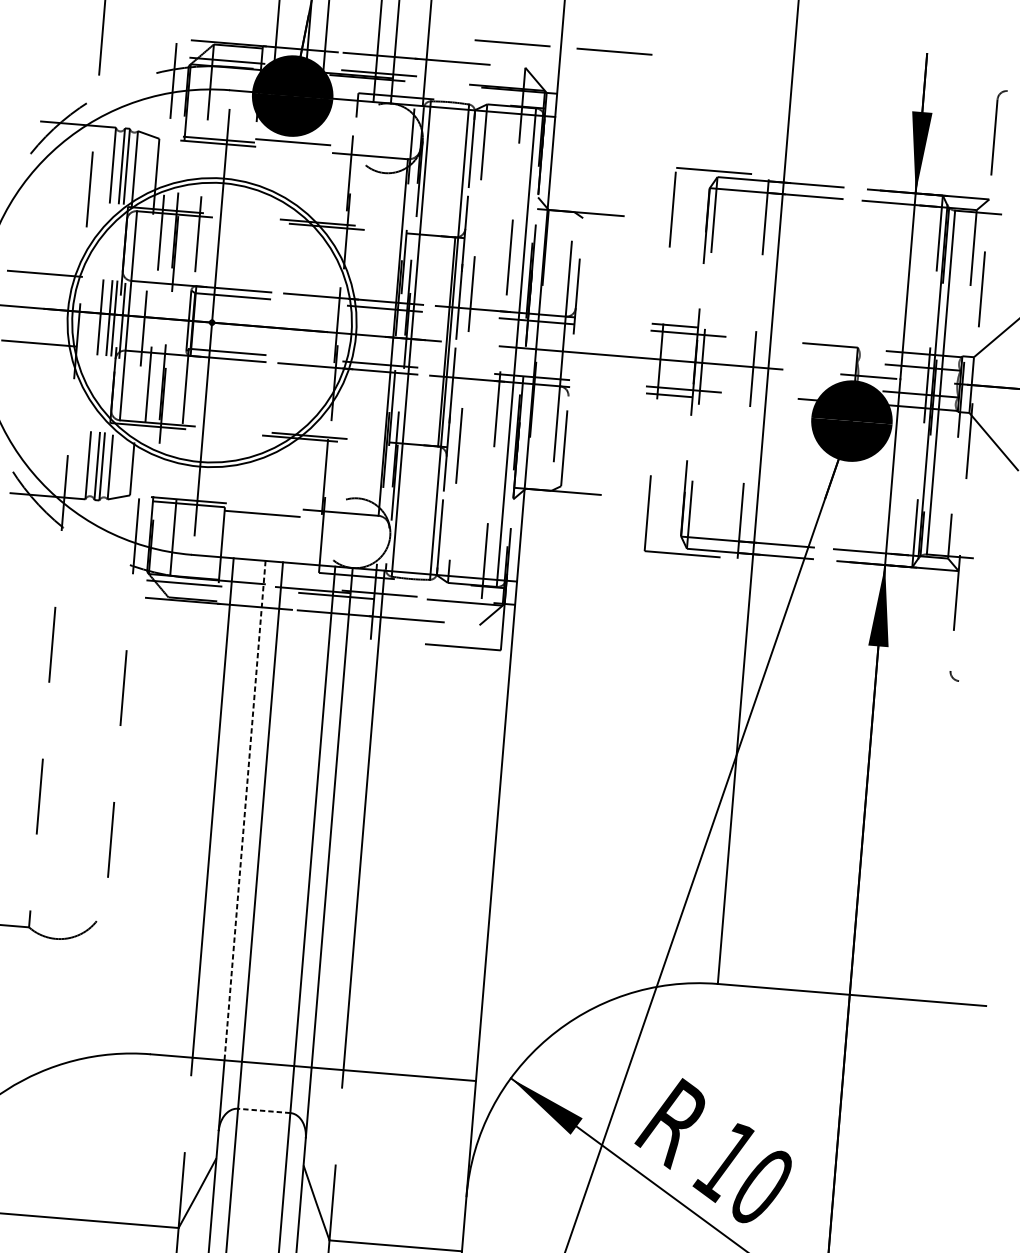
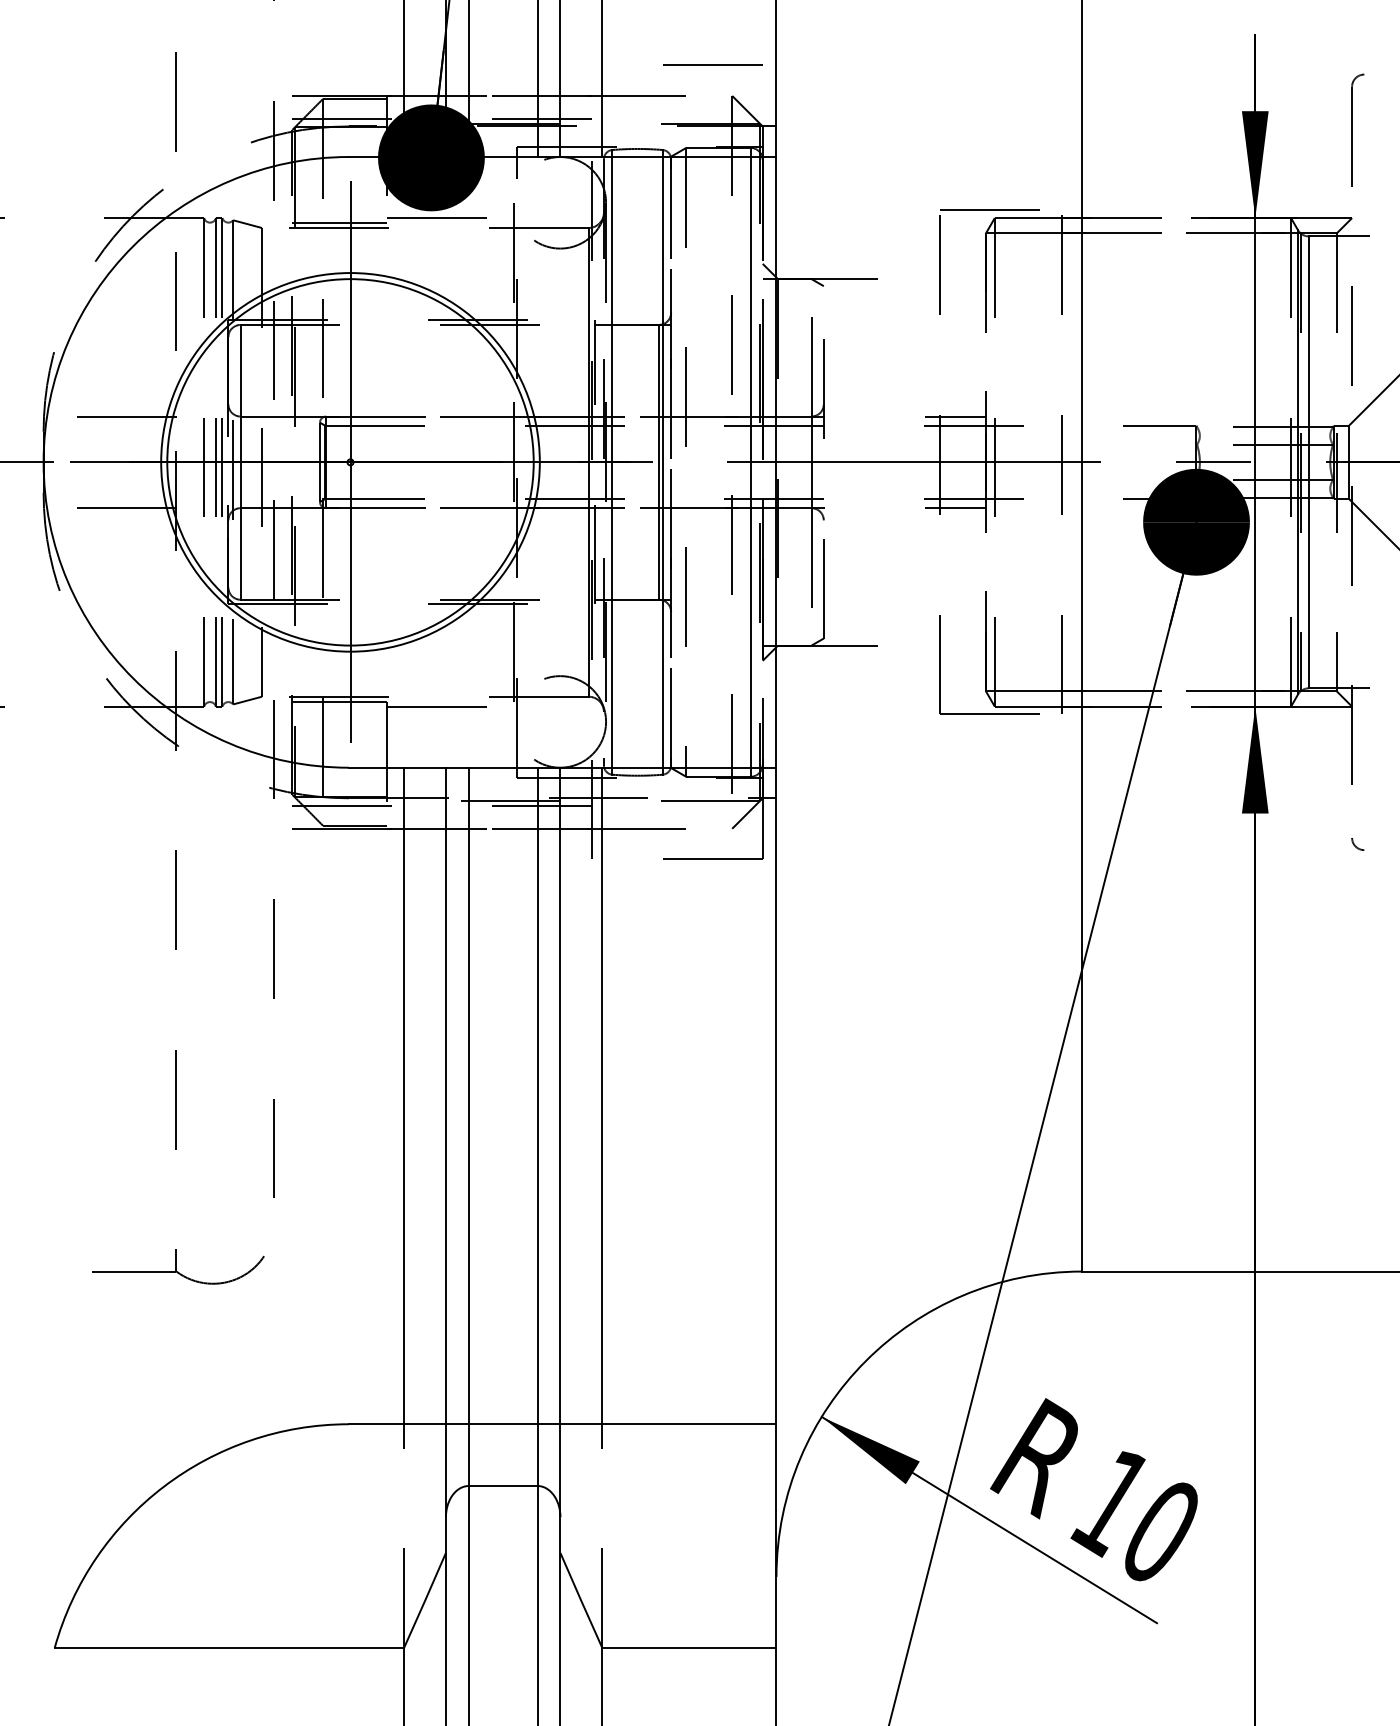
line: (614, 51) -> (846, 64), removed
line: (244, 810) -> (445, 1096), dashed -> solid
line: (263, 1111) -> (502, 1486), dashed -> solid

